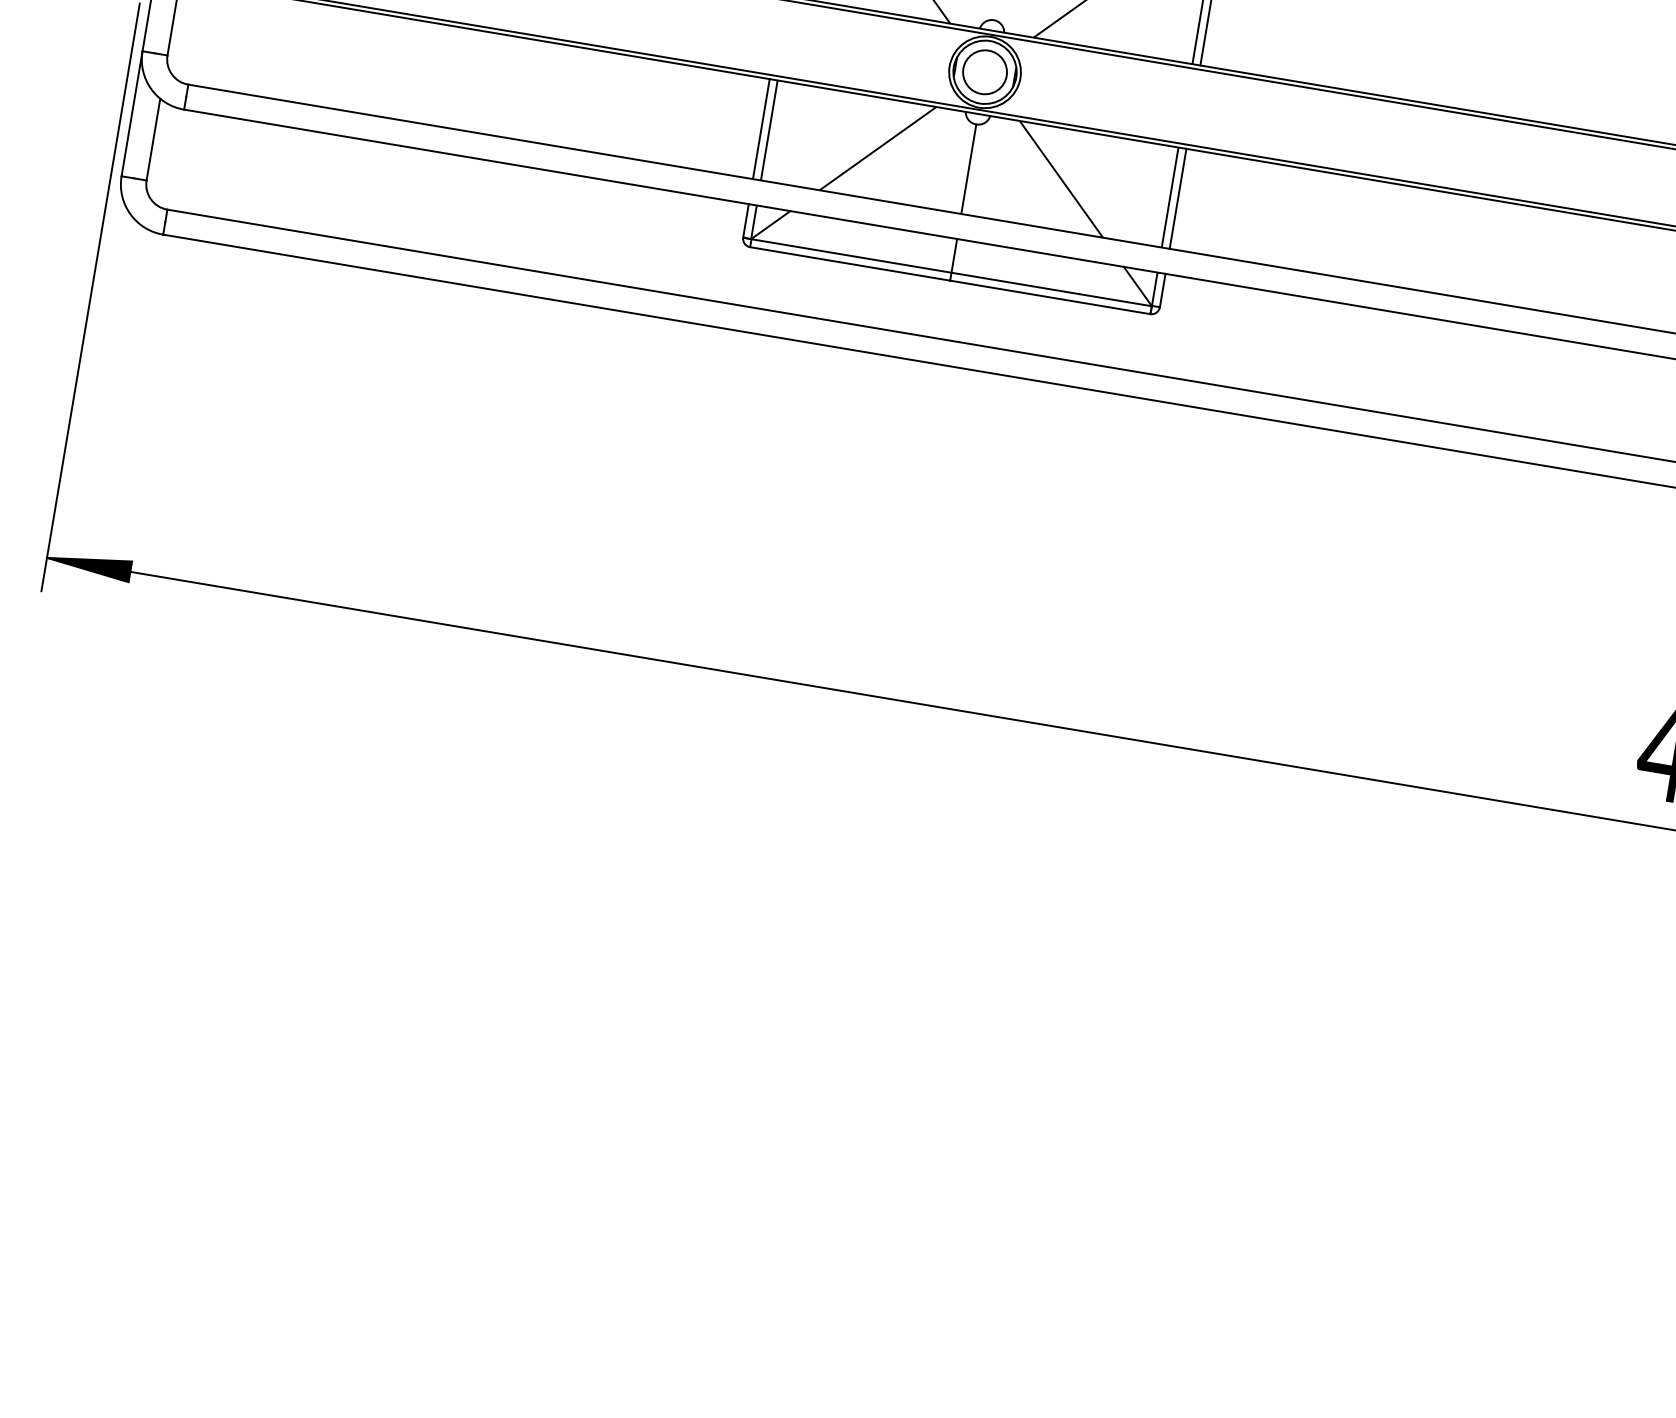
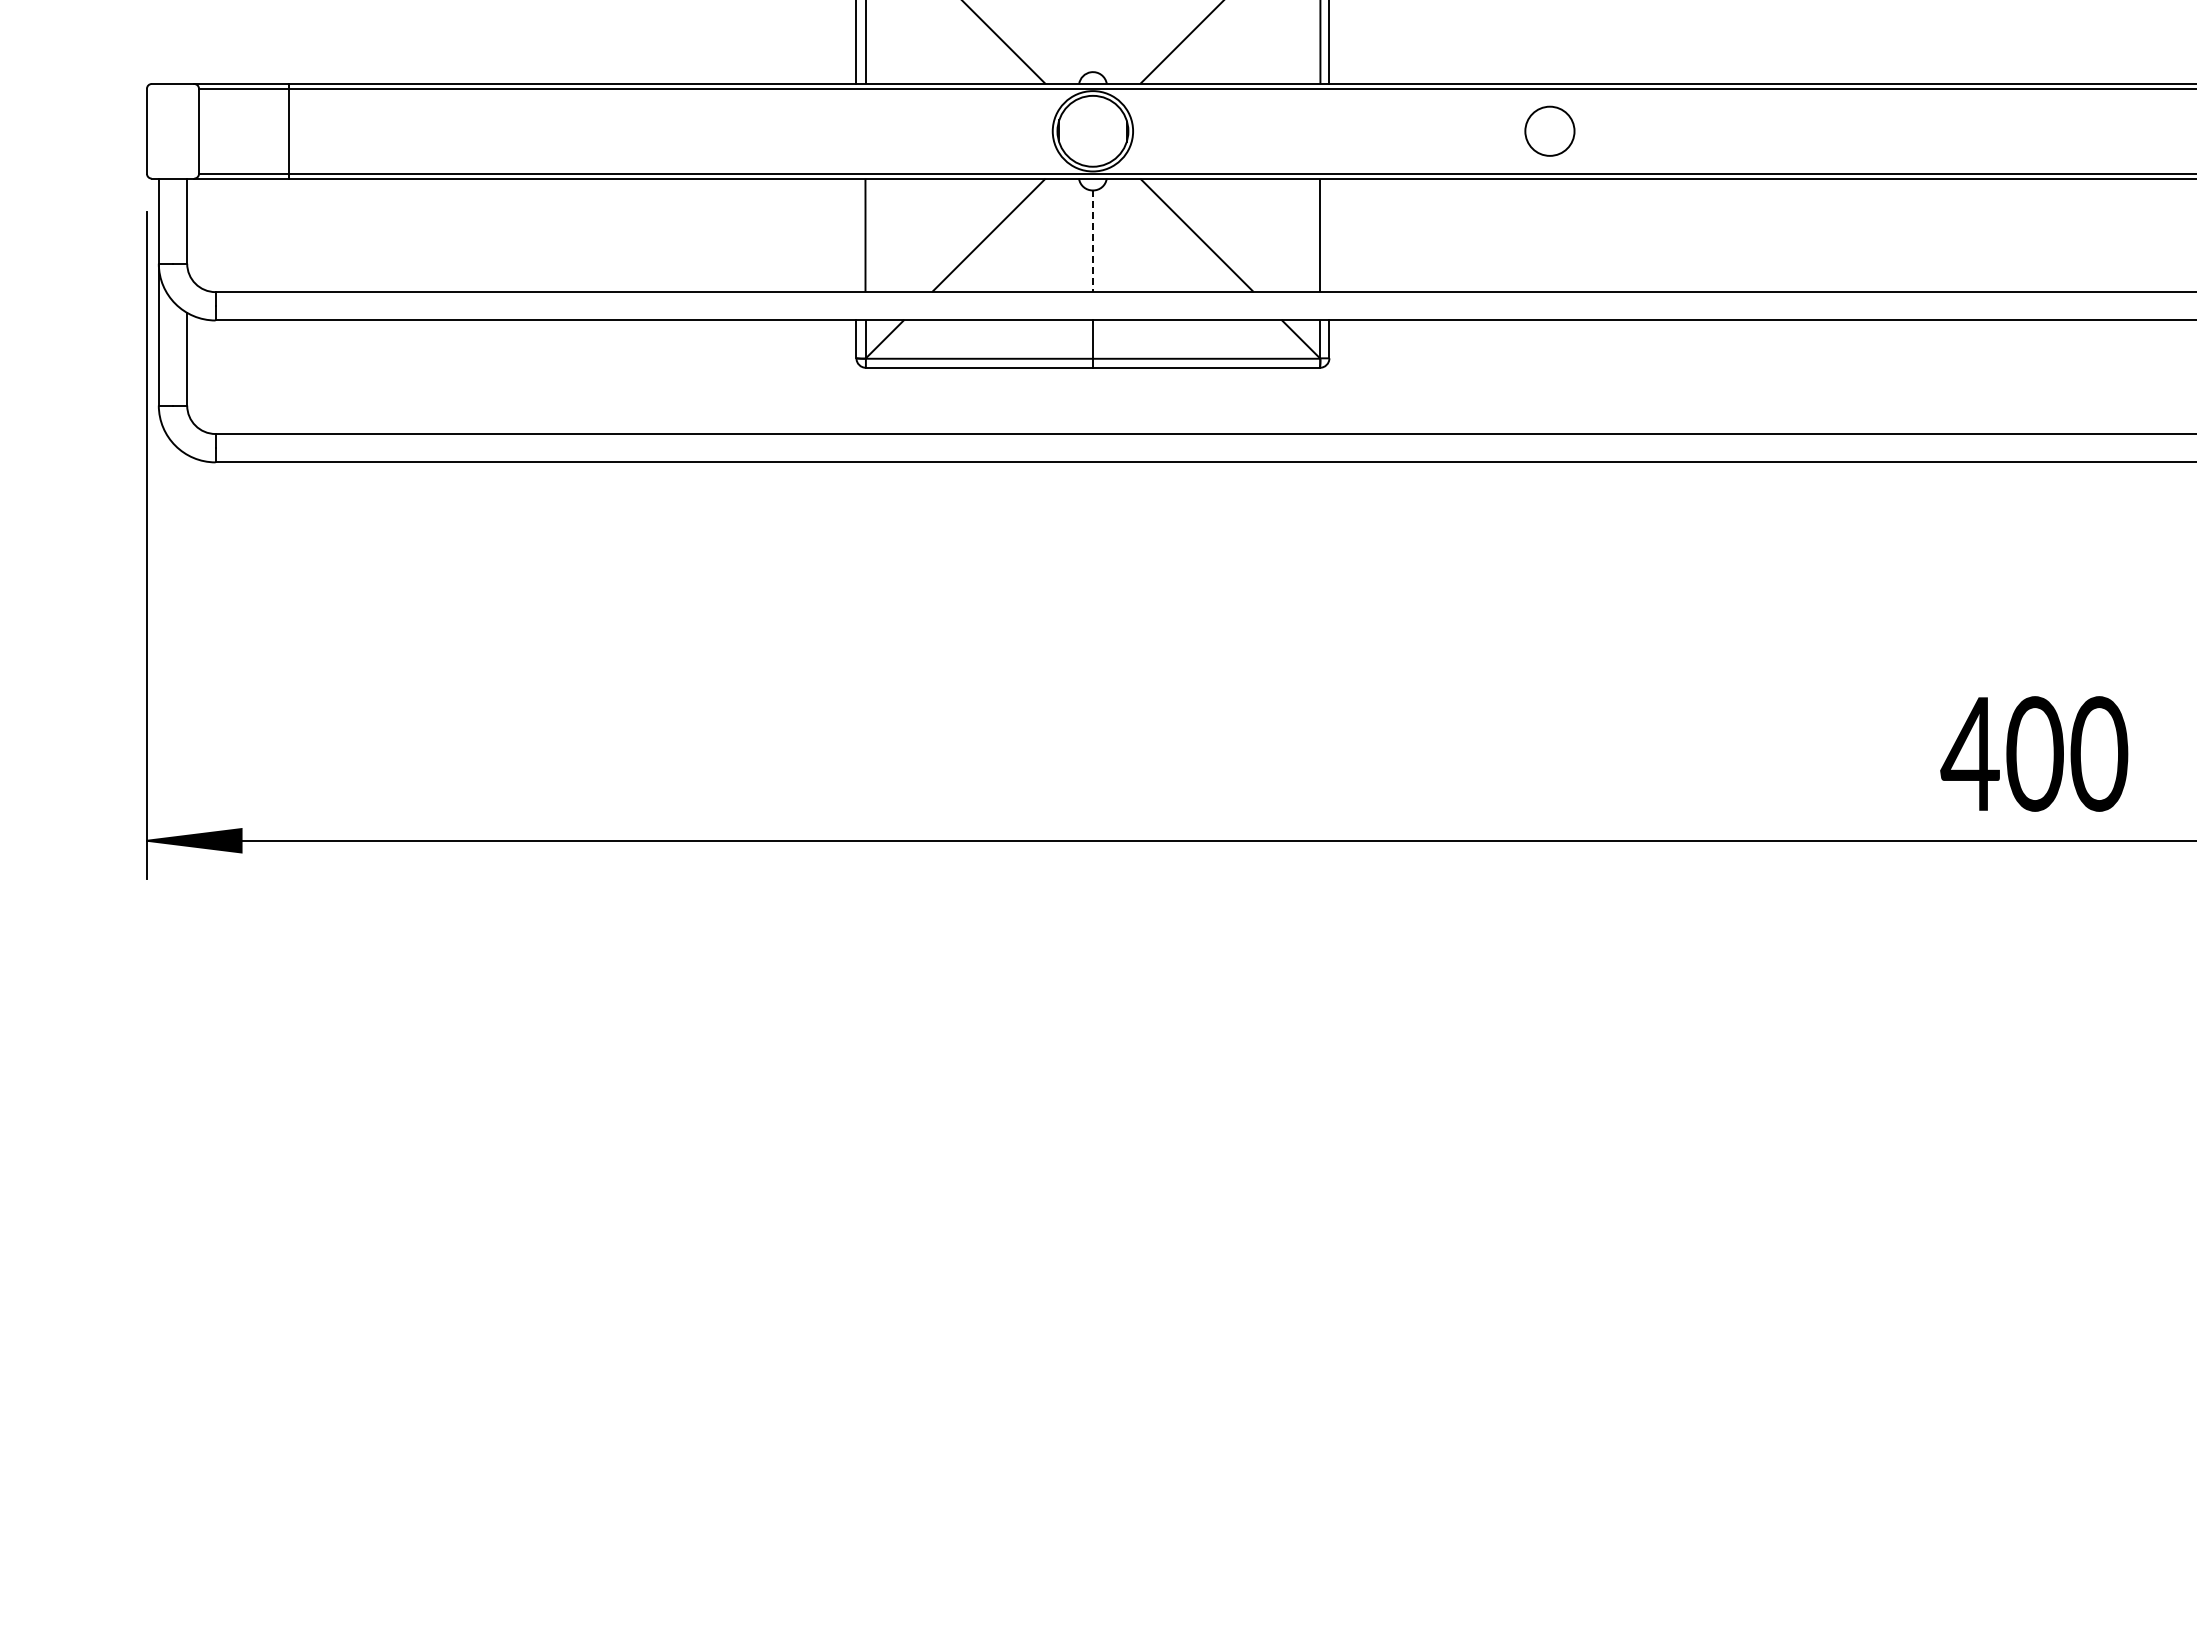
circle: (984, 71) -> (1549, 130), moved
line: (761, 129) -> (856, 235), removed
line: (968, 169) -> (1092, 241), solid -> dashed
line: (1178, 198) -> (1329, 235), removed

